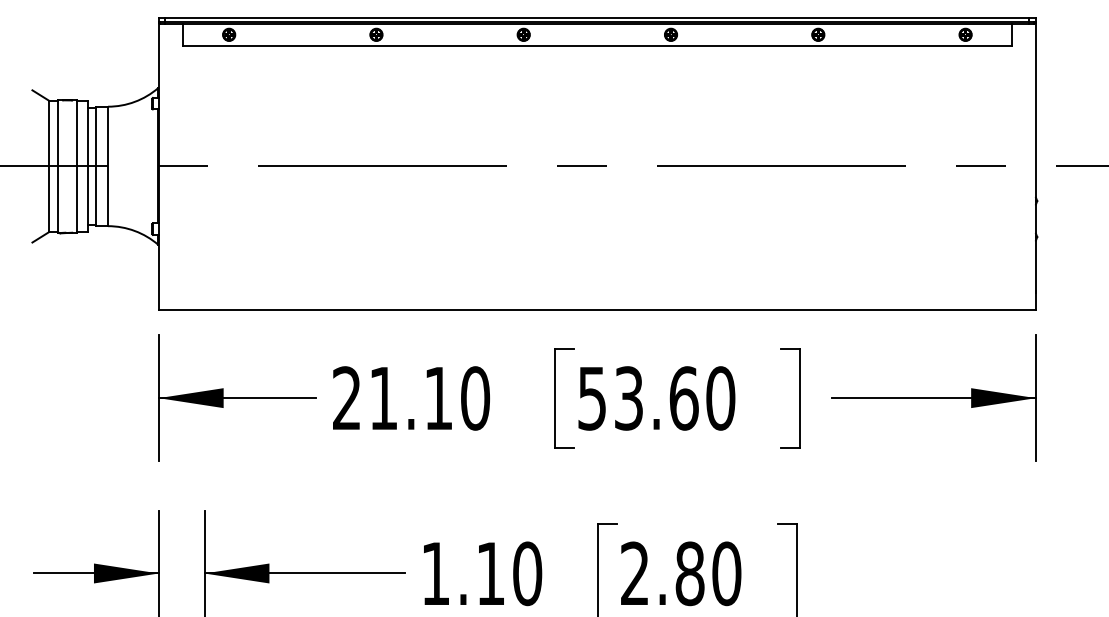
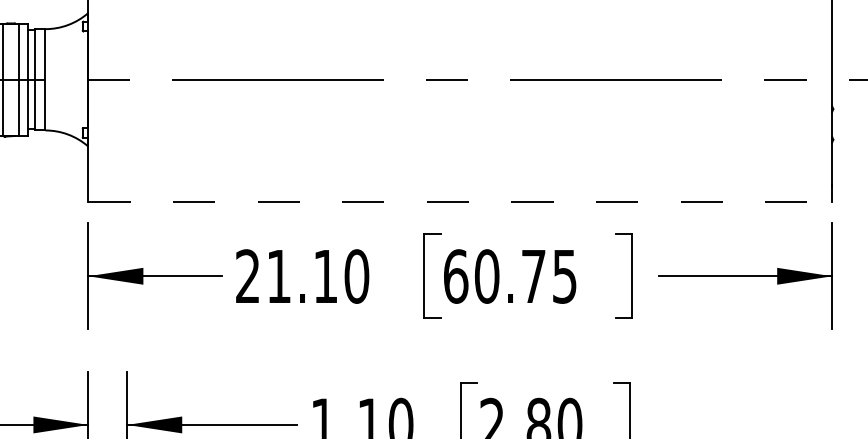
line: (597, 310) -> (460, 201), solid -> dashed
text: (656, 398) -> (510, 276), 53.60 -> 60.75

